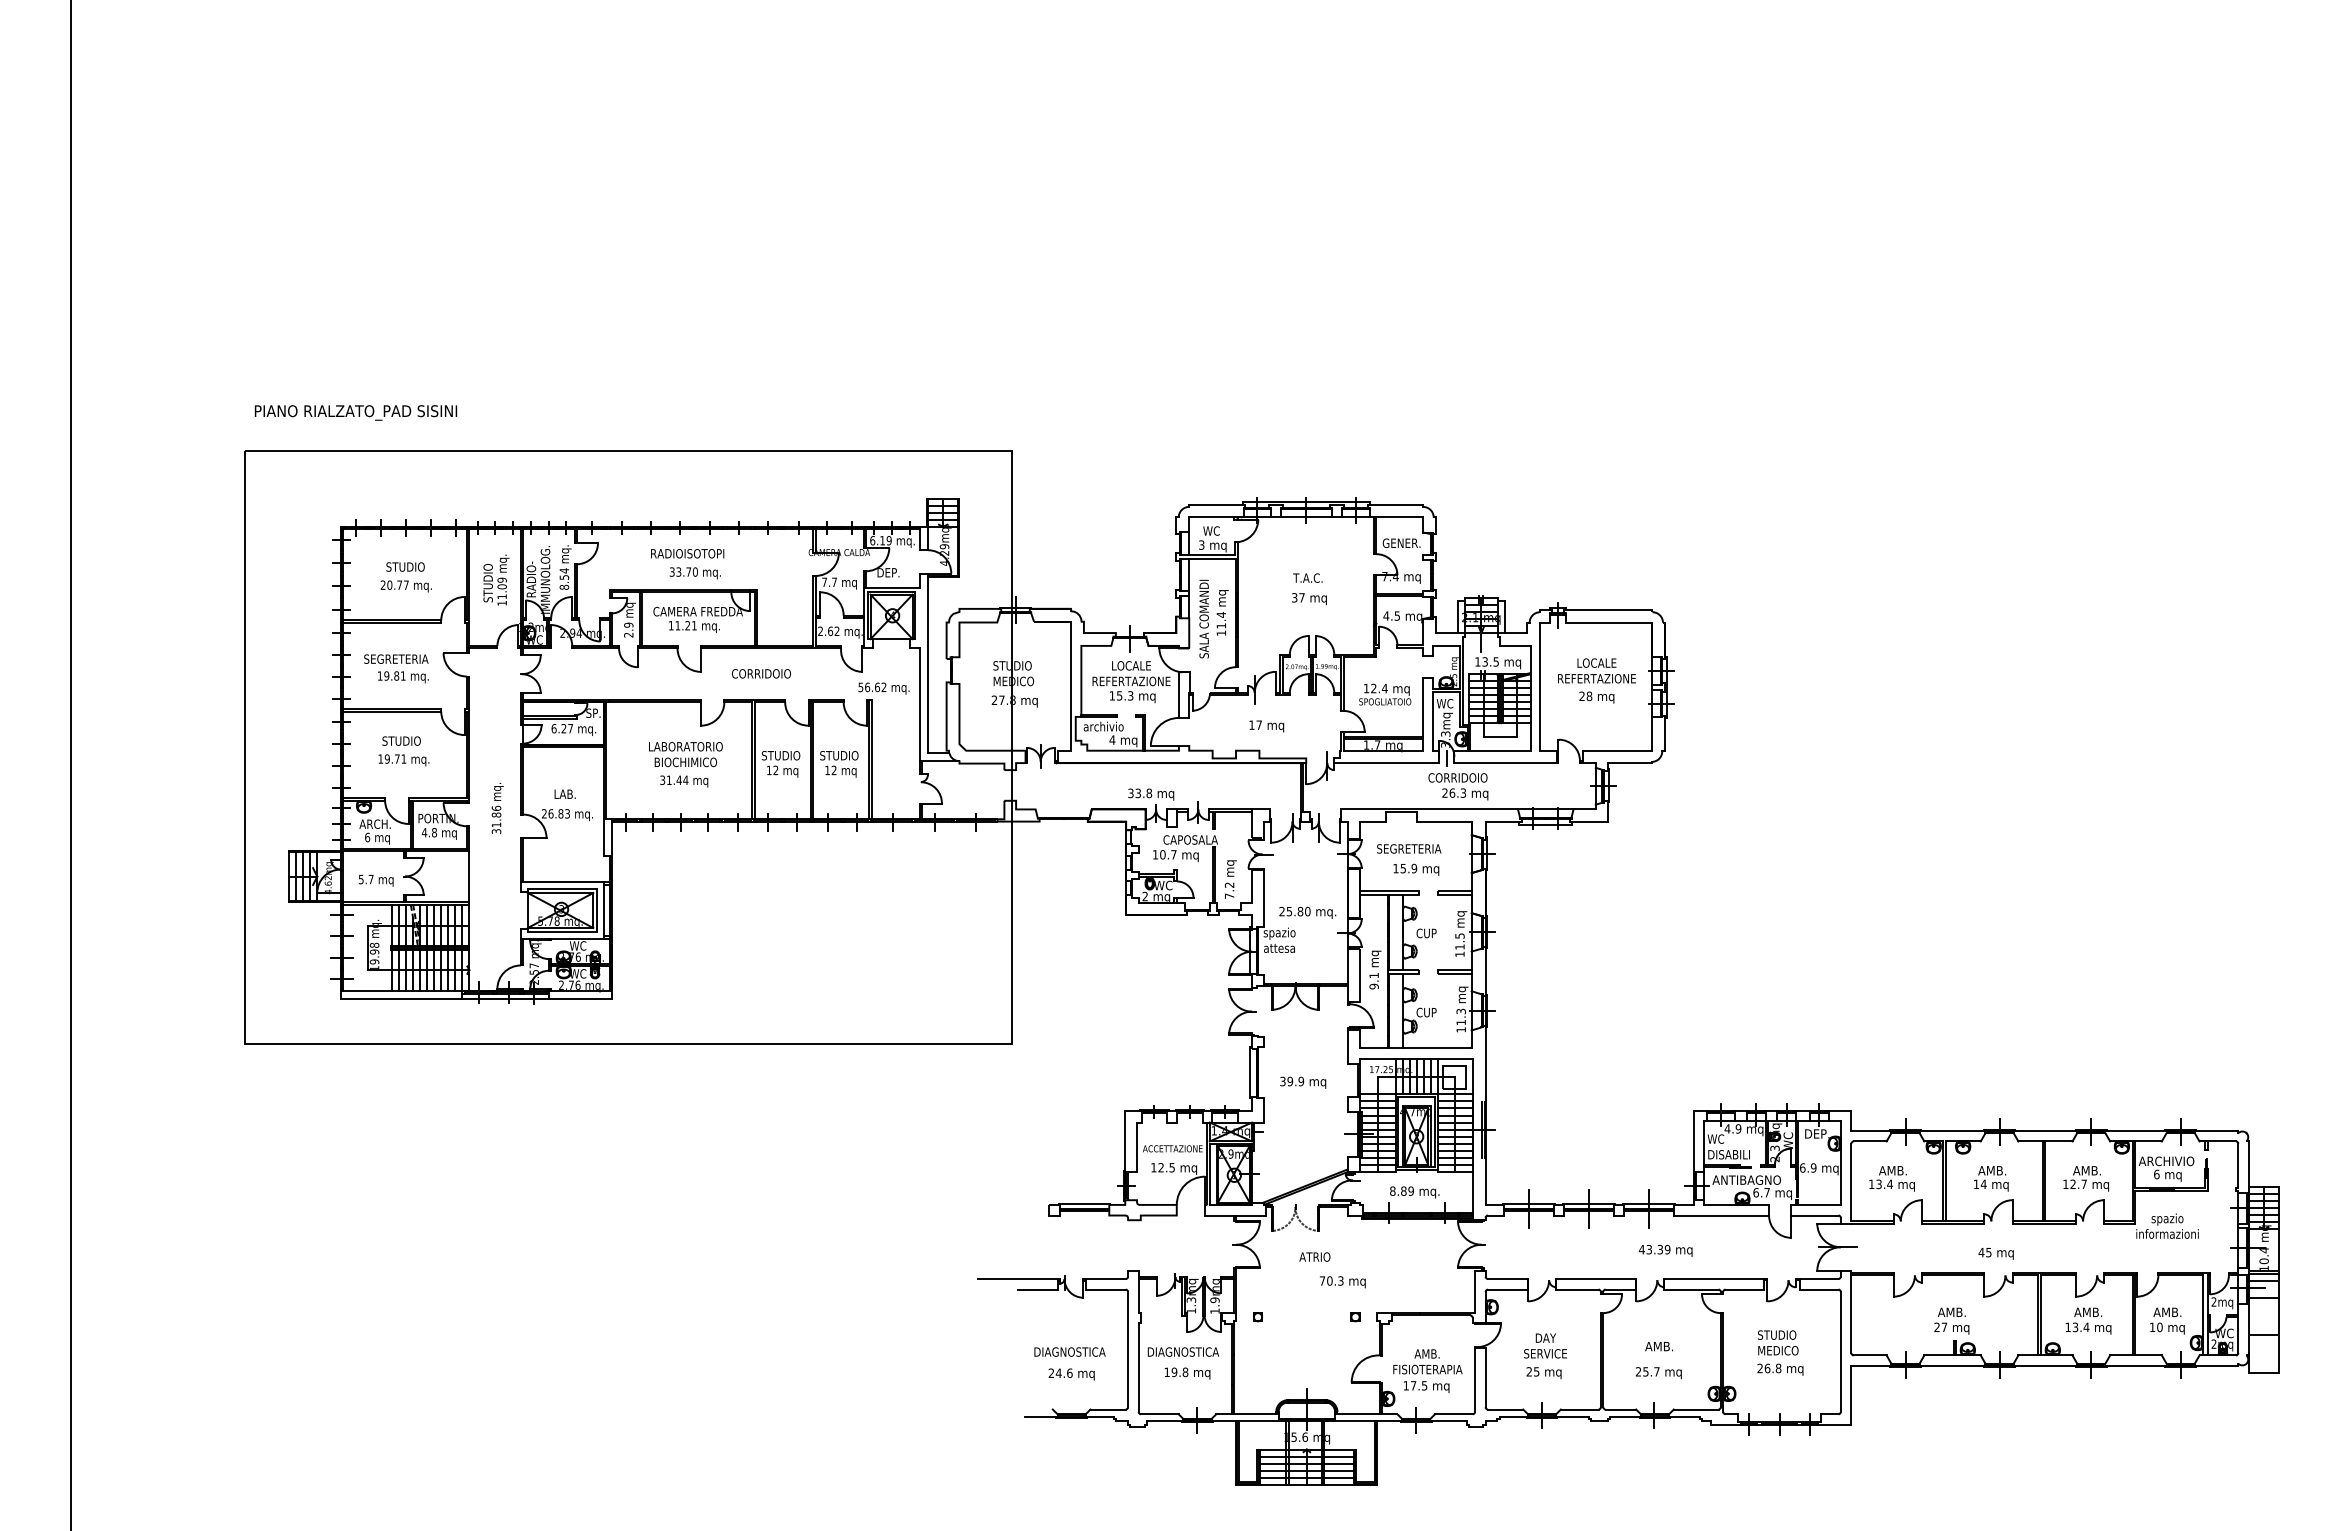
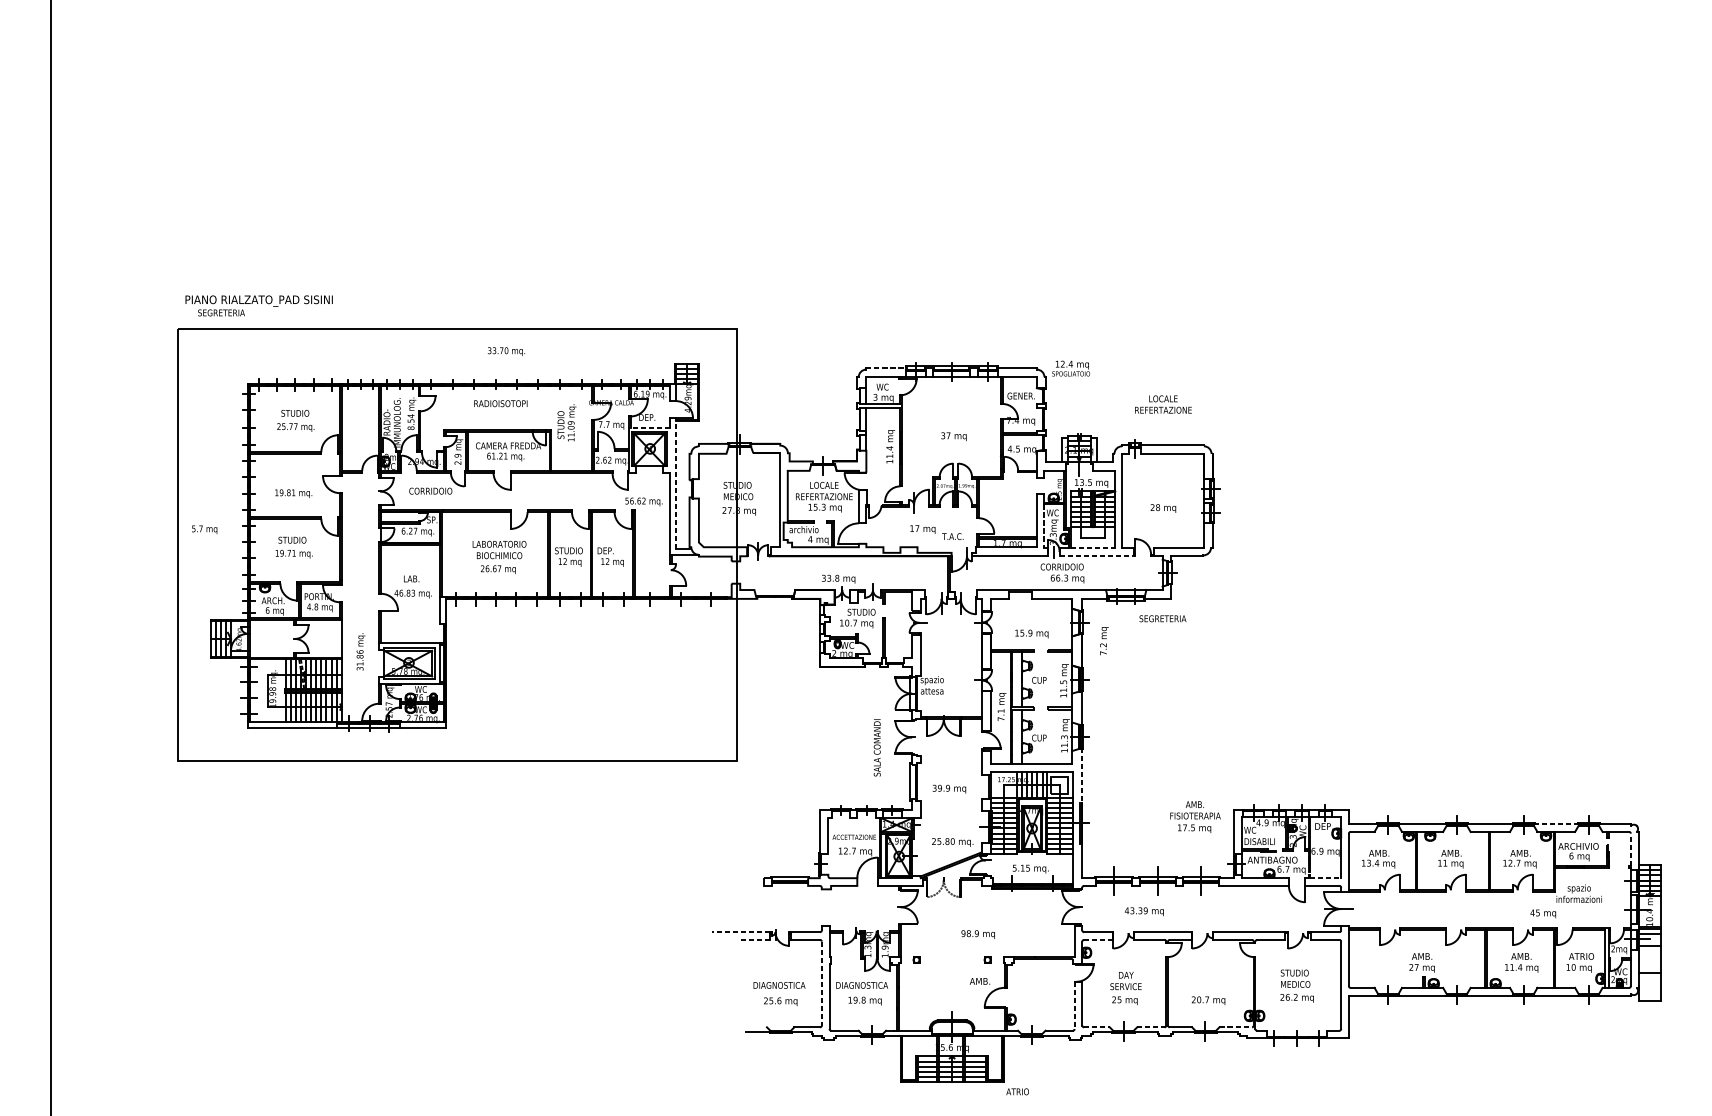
line: (1217, 504) -> (886, 367), solid -> dashed
text: (694, 573) -> (505, 351), moved
text: (1307, 577) -> (952, 536), moved
text: (496, 579) -> (567, 422), moved
text: (389, 584) -> (283, 426), 20.77 -> 25.77
line: (892, 587) -> (650, 428), solid -> dashed
text: (1203, 618) -> (876, 747), moved
text: (670, 625) -> (488, 455), 11.21 -> 61.21
text: (396, 658) -> (221, 312), moved
line: (927, 663) -> (675, 483), solid -> dashed
text: (1596, 670) -> (1163, 404), moved
text: (761, 673) -> (430, 490), moved
text: (1385, 694) -> (1071, 368), moved
line: (1432, 721) -> (1043, 525), solid -> dashed
line: (1500, 751) -> (1093, 547), solid -> dashed
text: (839, 755) -> (611, 550), STUDIO -> DEP.
line: (1505, 763) -> (1096, 556), solid -> dashed
text: (674, 780) -> (491, 568), 31.44 -> 26.67
text: (1444, 792) -> (1052, 577), 26.3 -> 66.3
text: (497, 808) -> (360, 652), moved
text: (544, 813) -> (396, 592), 26.83 -> 46.83
text: (1190, 839) -> (867, 611), CAPOSALA -> STUDIO
text: (1409, 848) -> (1163, 618), moved
text: (1230, 879) -> (1104, 641), moved
text: (375, 880) -> (204, 529), moved
text: (1307, 912) -> (952, 842), moved
text: (1373, 986) -> (1000, 719), 9.1 -> 7.1
line: (1485, 1064) -> (1082, 775), solid -> dashed
line: (2136, 1130) -> (1556, 823), solid -> dashed
line: (2238, 1165) -> (1630, 849), solid -> dashed
text: (1171, 1167) -> (853, 850), 12.5 -> 12.7
text: (1983, 1183) -> (1445, 862), 14 -> 11
text: (1401, 1190) -> (1021, 867), 8.89 -> 5.15
line: (1820, 1204) -> (1326, 877), solid -> dashed
text: (1665, 1250) -> (1144, 911), moved
text: (1995, 1253) -> (1542, 913), moved
text: (1314, 1256) -> (1017, 1091), moved
line: (1017, 1279) -> (741, 932), solid -> dashed
text: (1331, 1280) -> (970, 933), 70.3 -> 98.9
line: (1037, 1289) -> (755, 939), solid -> dashed
line: (1507, 1289) -> (1098, 939), solid -> dashed
text: (2174, 1312) -> (1584, 956), AMB. -> ATRIO
text: (2075, 1327) -> (1512, 967), 13.4 -> 11.4
text: (1659, 1346) -> (980, 981), moved
line: (1128, 1349) -> (822, 983), solid -> dashed
text: (1778, 1368) -> (1295, 997), 26.8 -> 26.2
text: (1427, 1370) -> (1195, 816), moved
text: (1645, 1371) -> (1198, 999), 25.7 -> 20.7
text: (1058, 1373) -> (771, 1001), 24.6 -> 25.6
line: (1475, 1380) -> (1074, 1006), solid -> dashed
line: (1505, 1409) -> (1096, 1027), solid -> dashed
line: (1579, 1409) -> (1150, 1027), solid -> dashed
line: (1696, 1409) -> (1236, 1027), solid -> dashed

